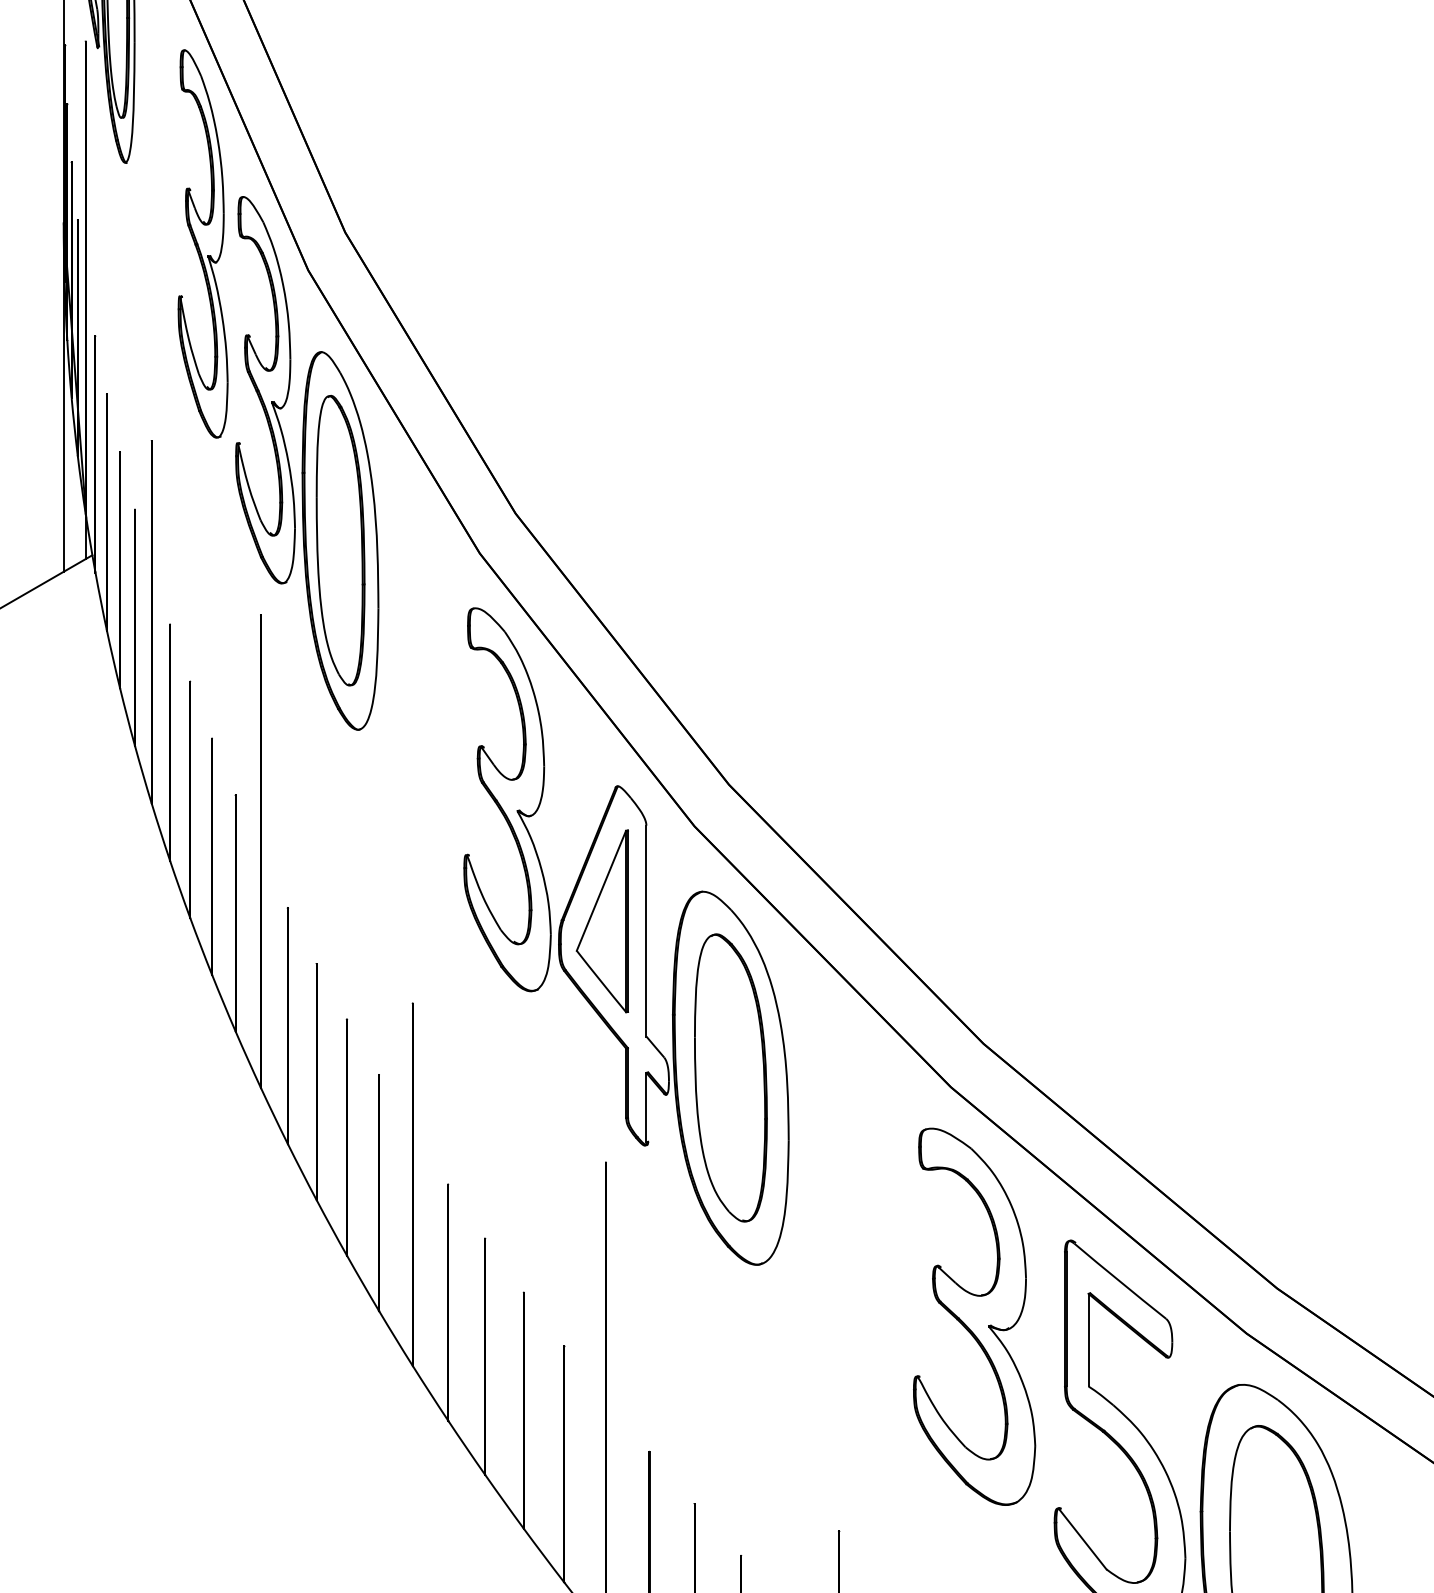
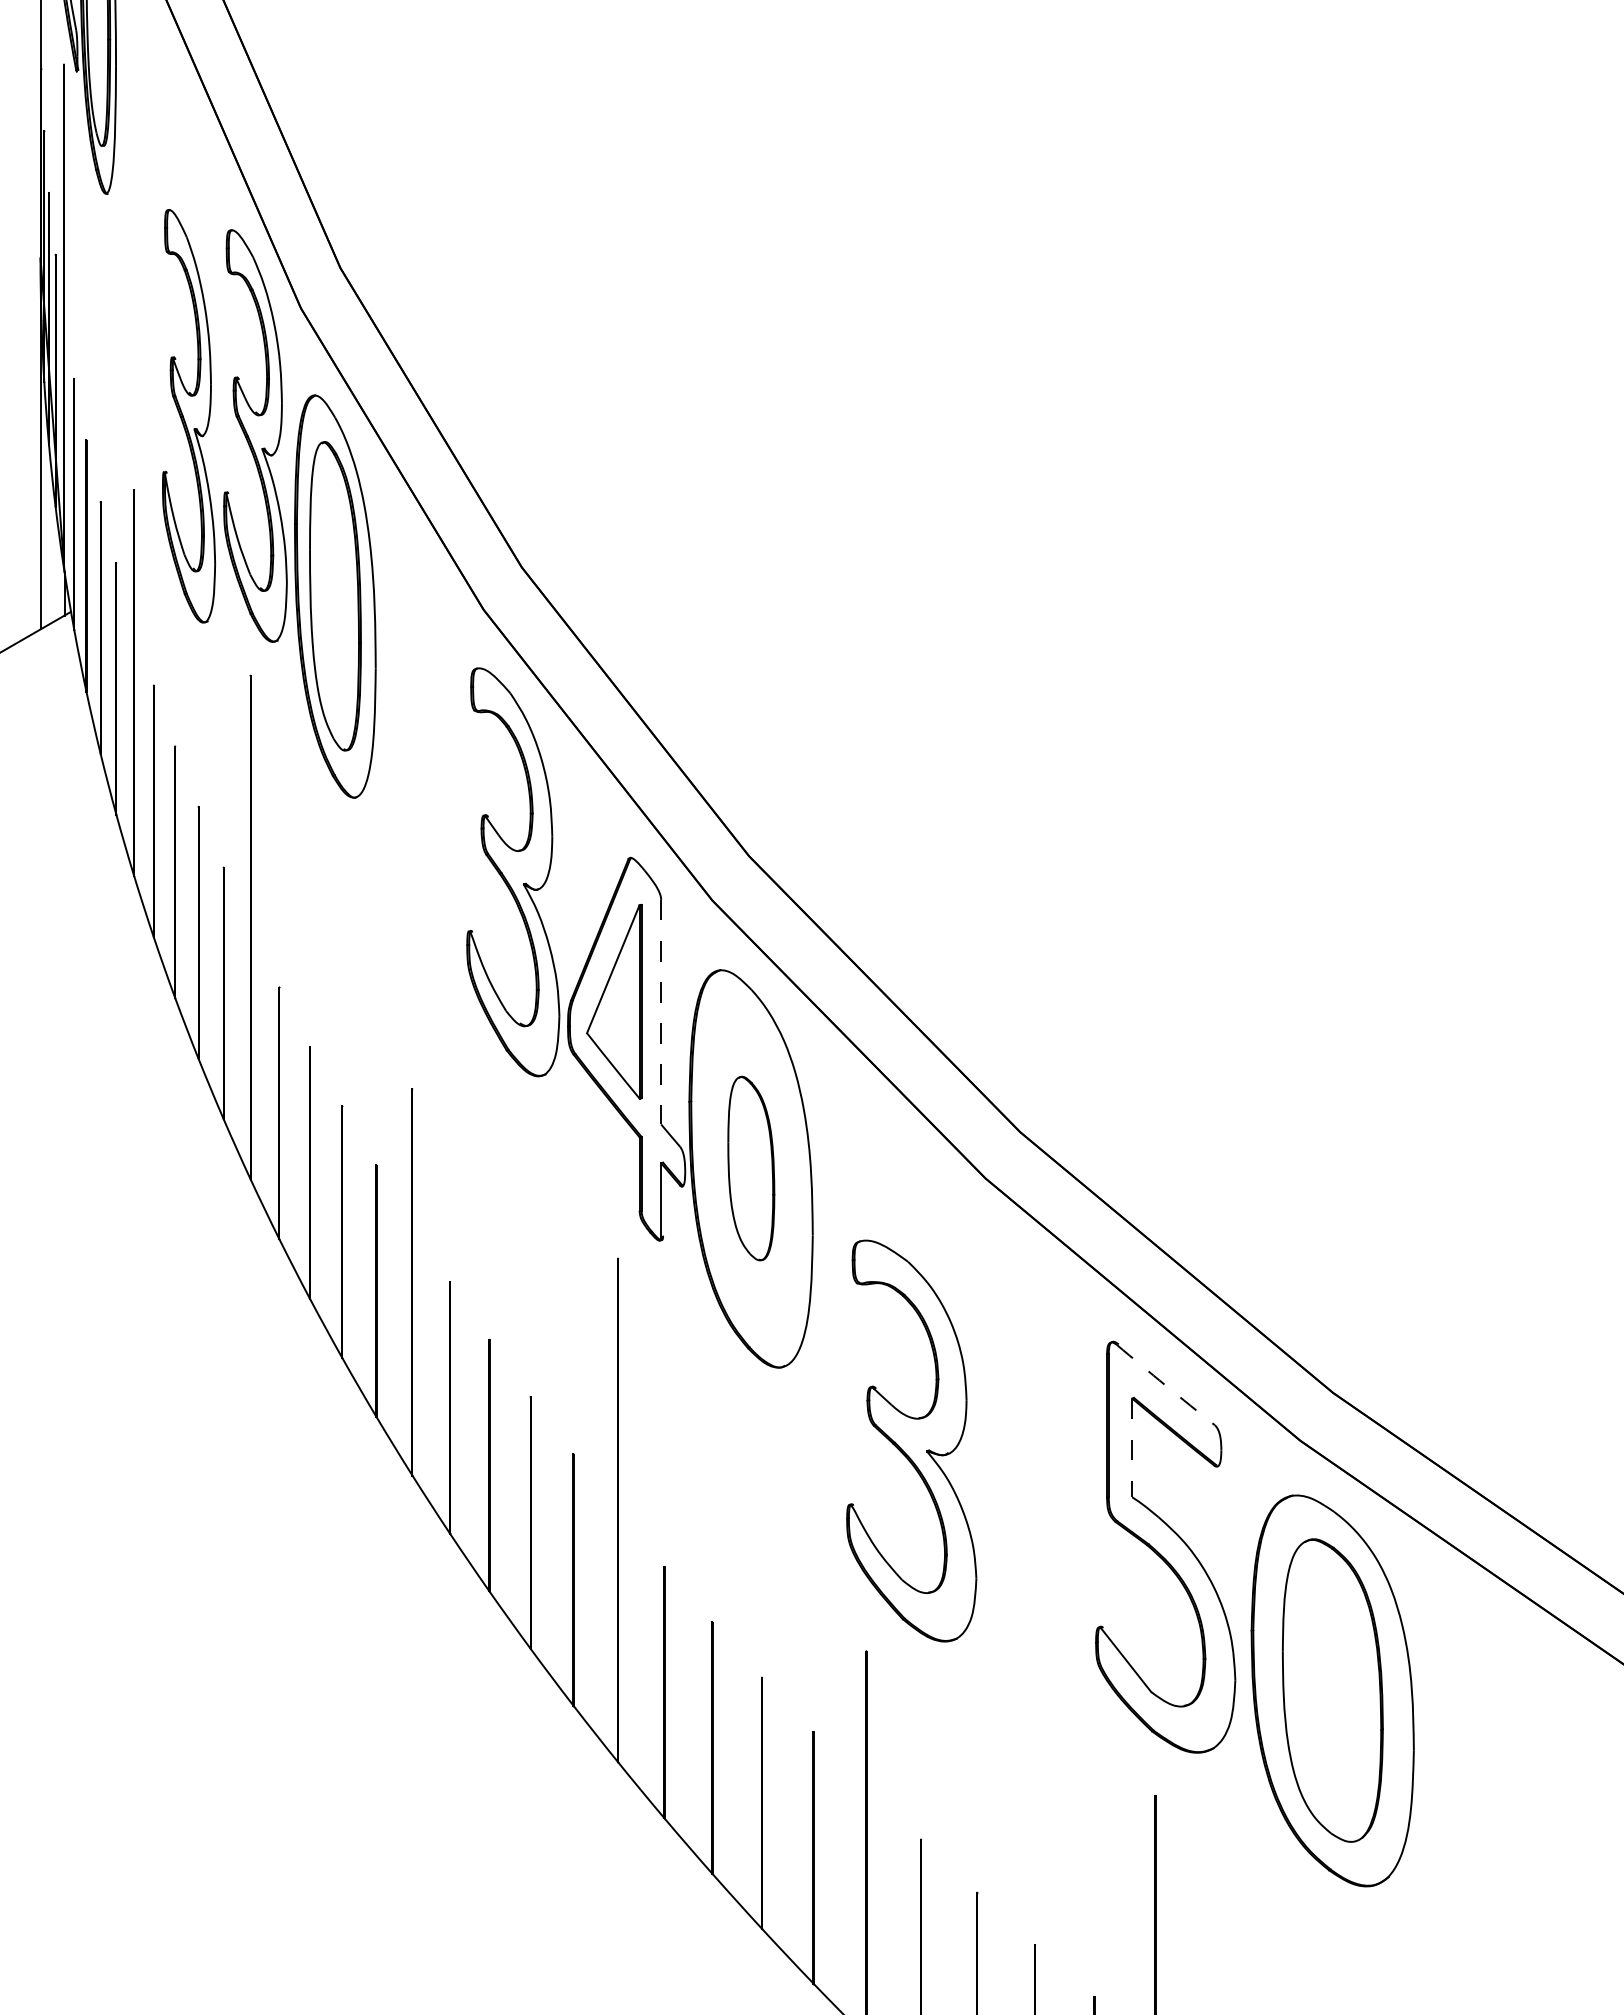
part: (203, 244) -> (189, 416), moved
line: (646, 931) -> (661, 1012), solid -> dashed
part: (731, 1077) -> (751, 1168), size x0.6
arc: (1119, 1281) -> (1165, 1385), solid -> dashed
part: (974, 1316) -> (911, 1440), moved
line: (1088, 1340) -> (1132, 1448), solid -> dashed

